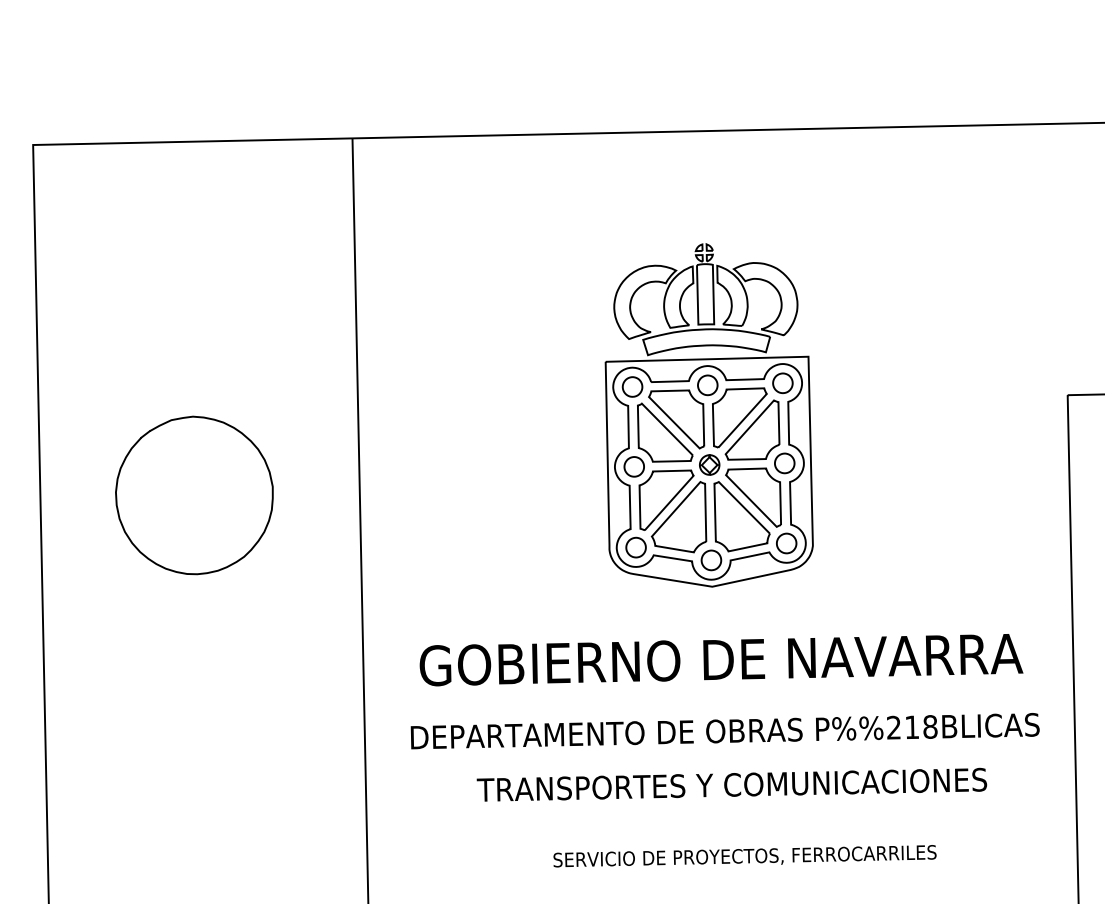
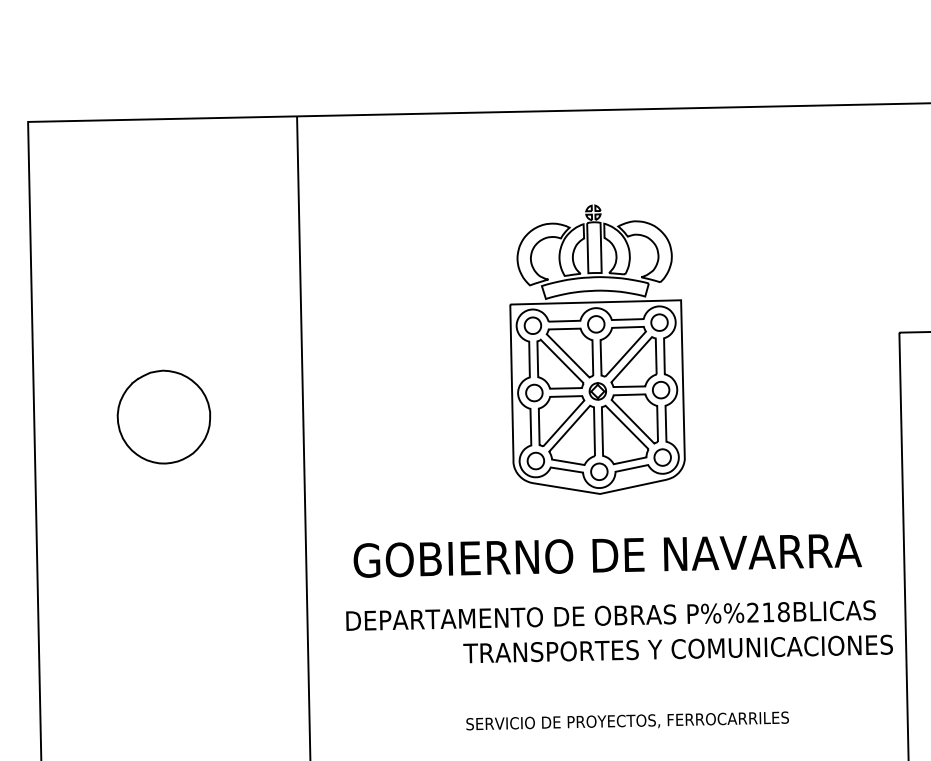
part: (194, 495) -> (163, 417), size x0.7
text: (731, 784) -> (677, 648), moved

